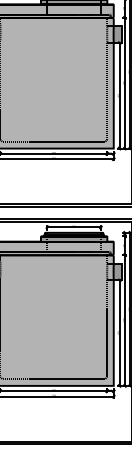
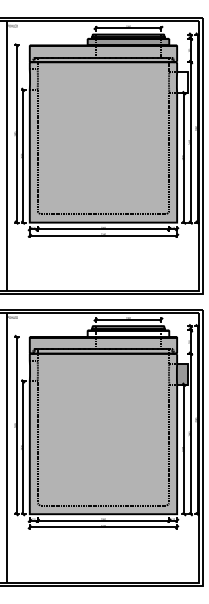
fill: (117, 34) -> (181, 82), removed
fill: (74, 238) -> (128, 333), removed

